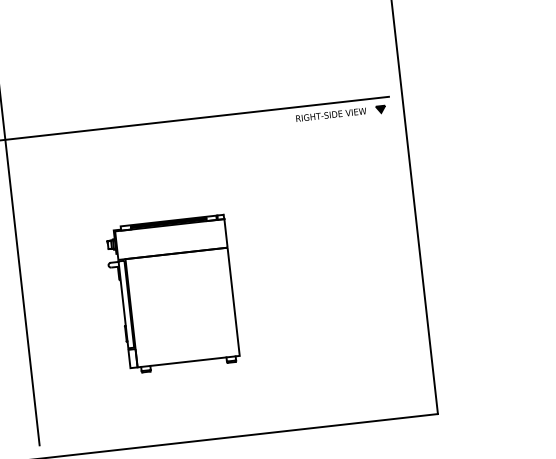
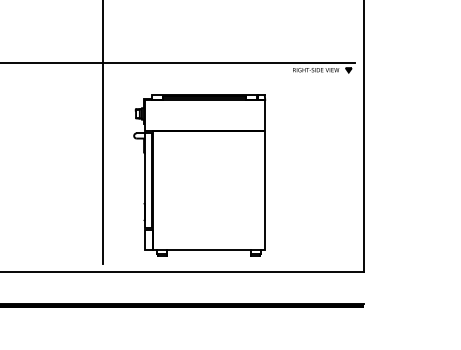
part: (171, 294) -> (199, 175), size x1.67

